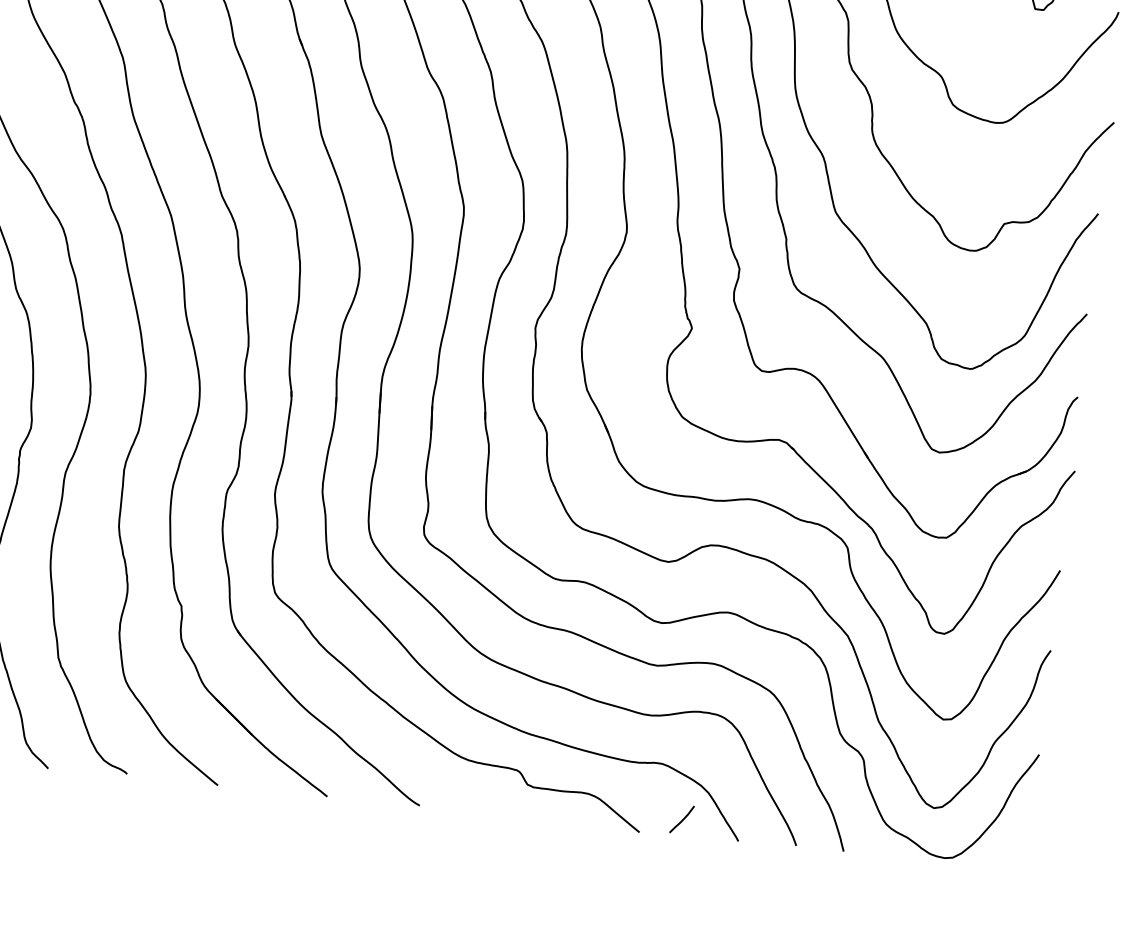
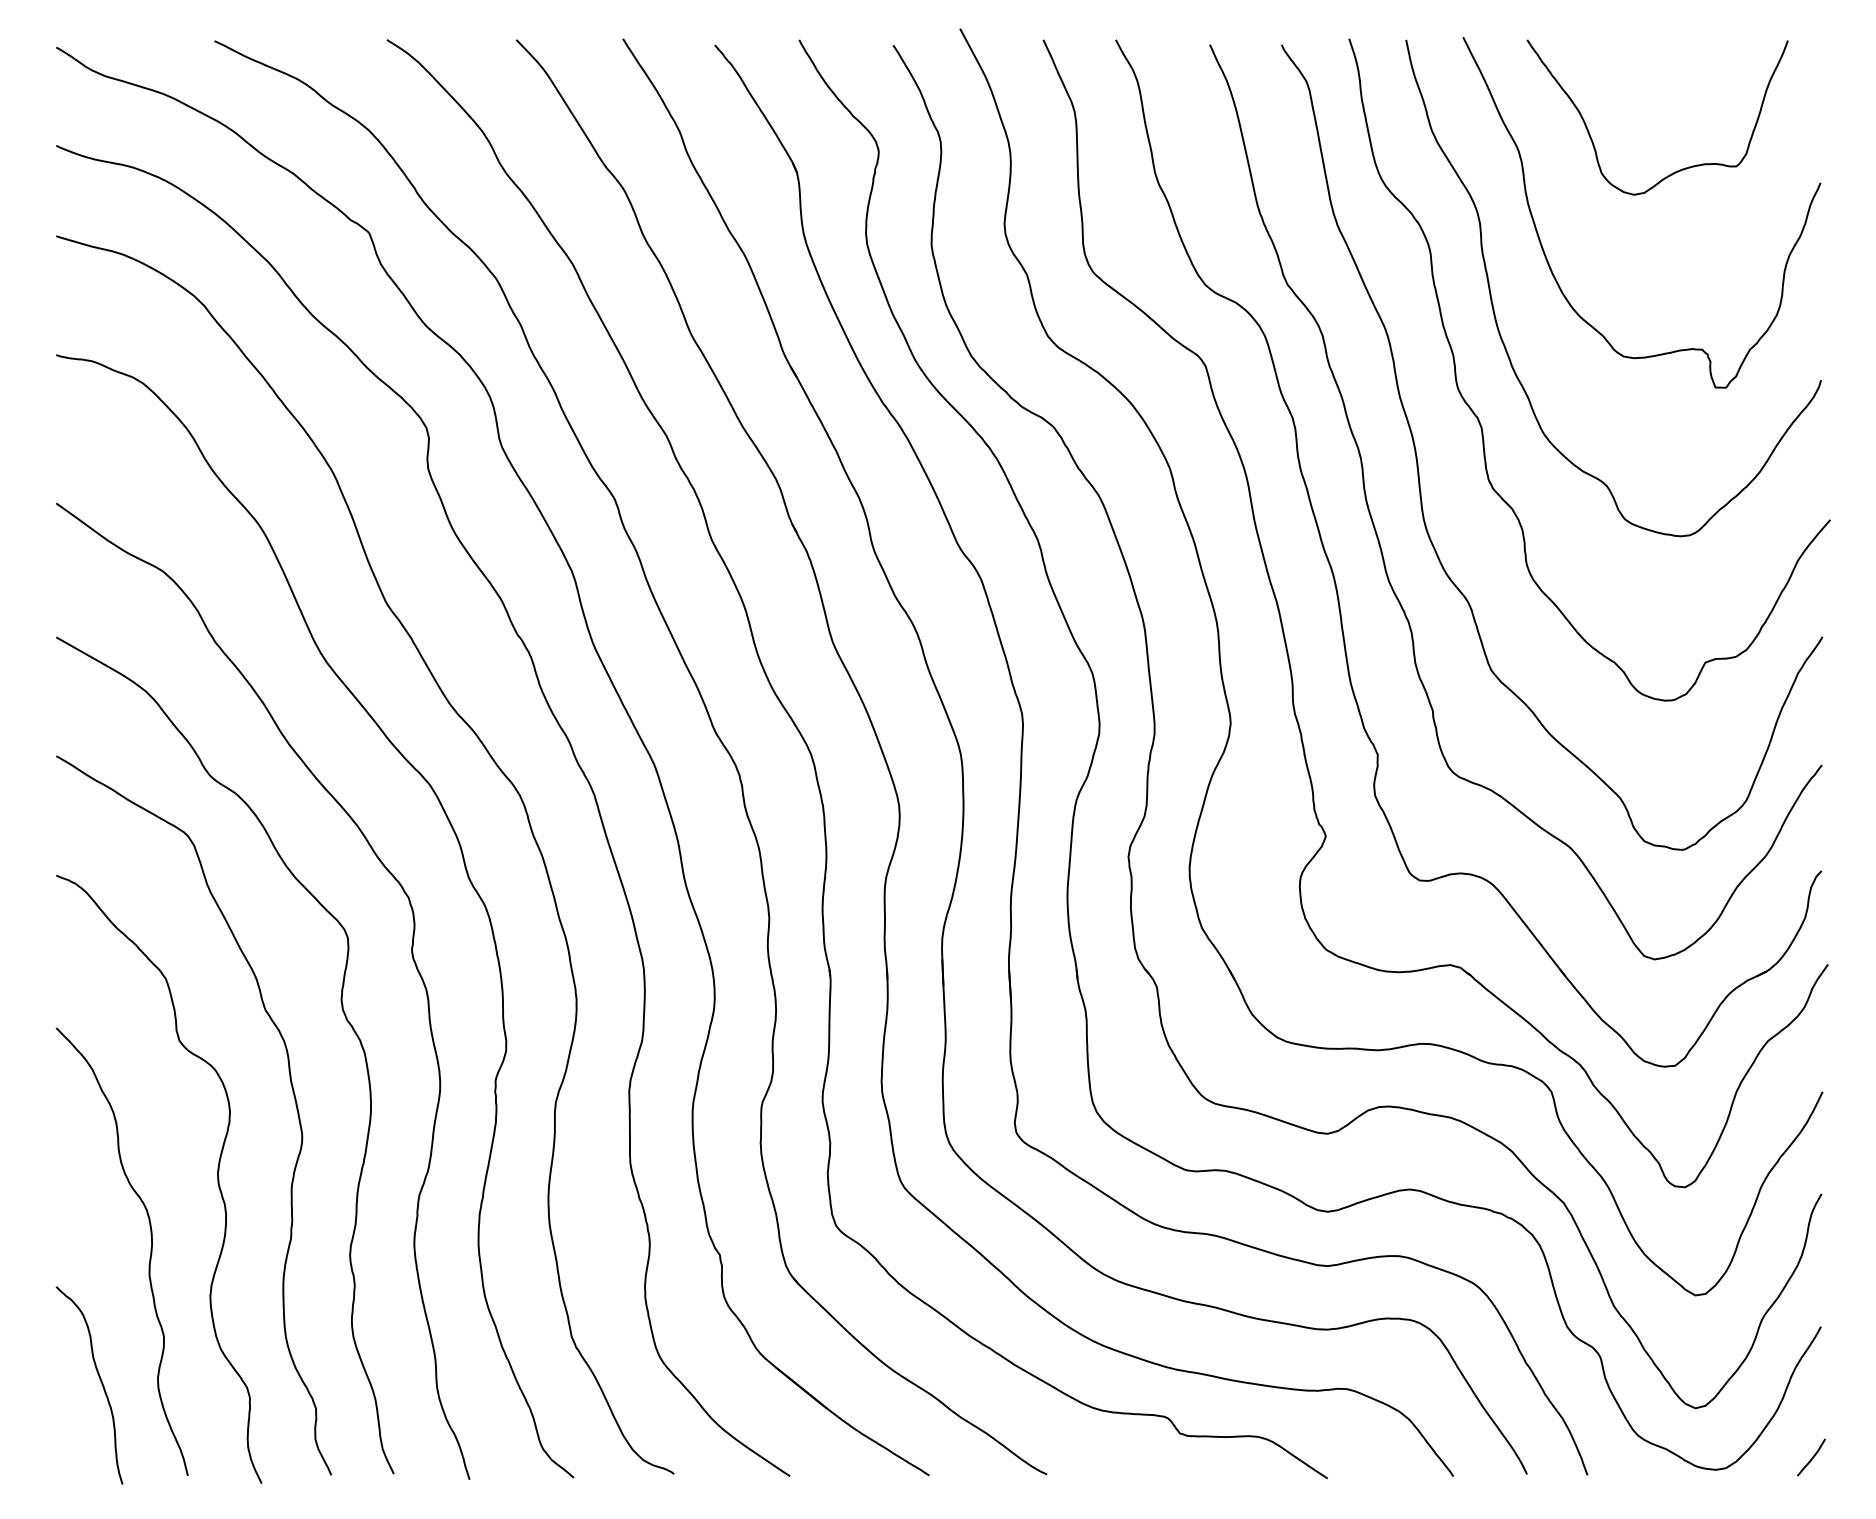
curve: (682, 819) -> (1811, 1457), moved

